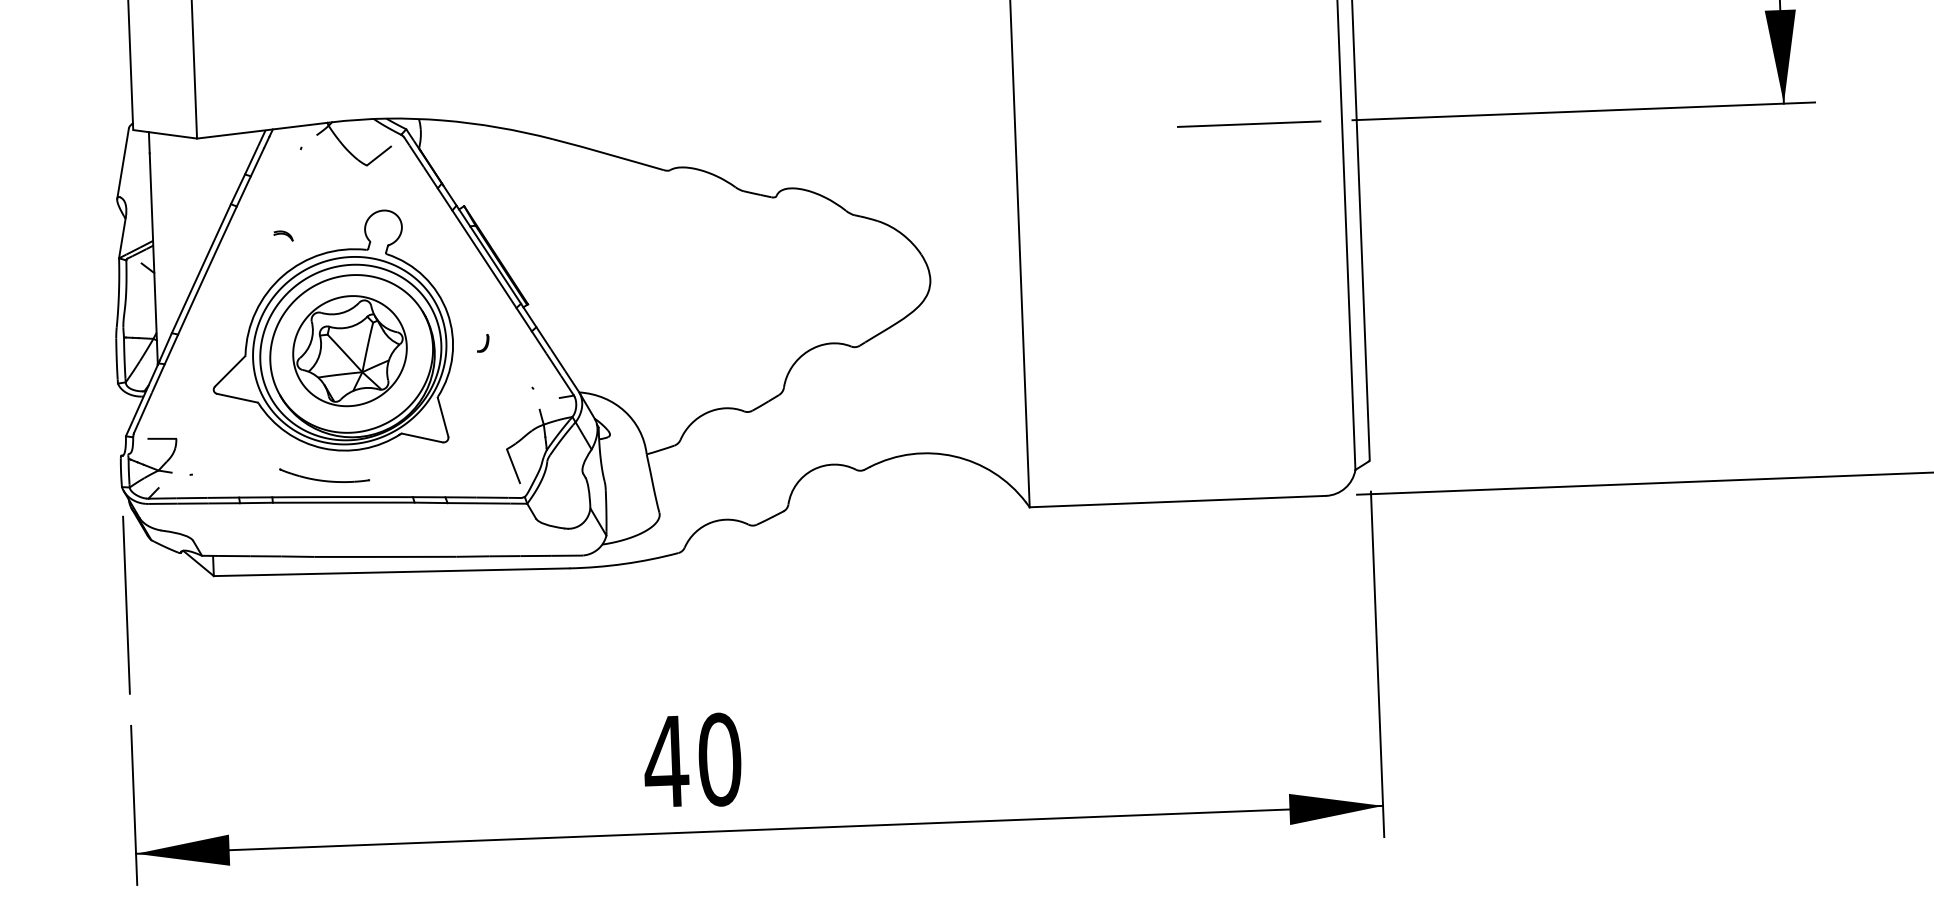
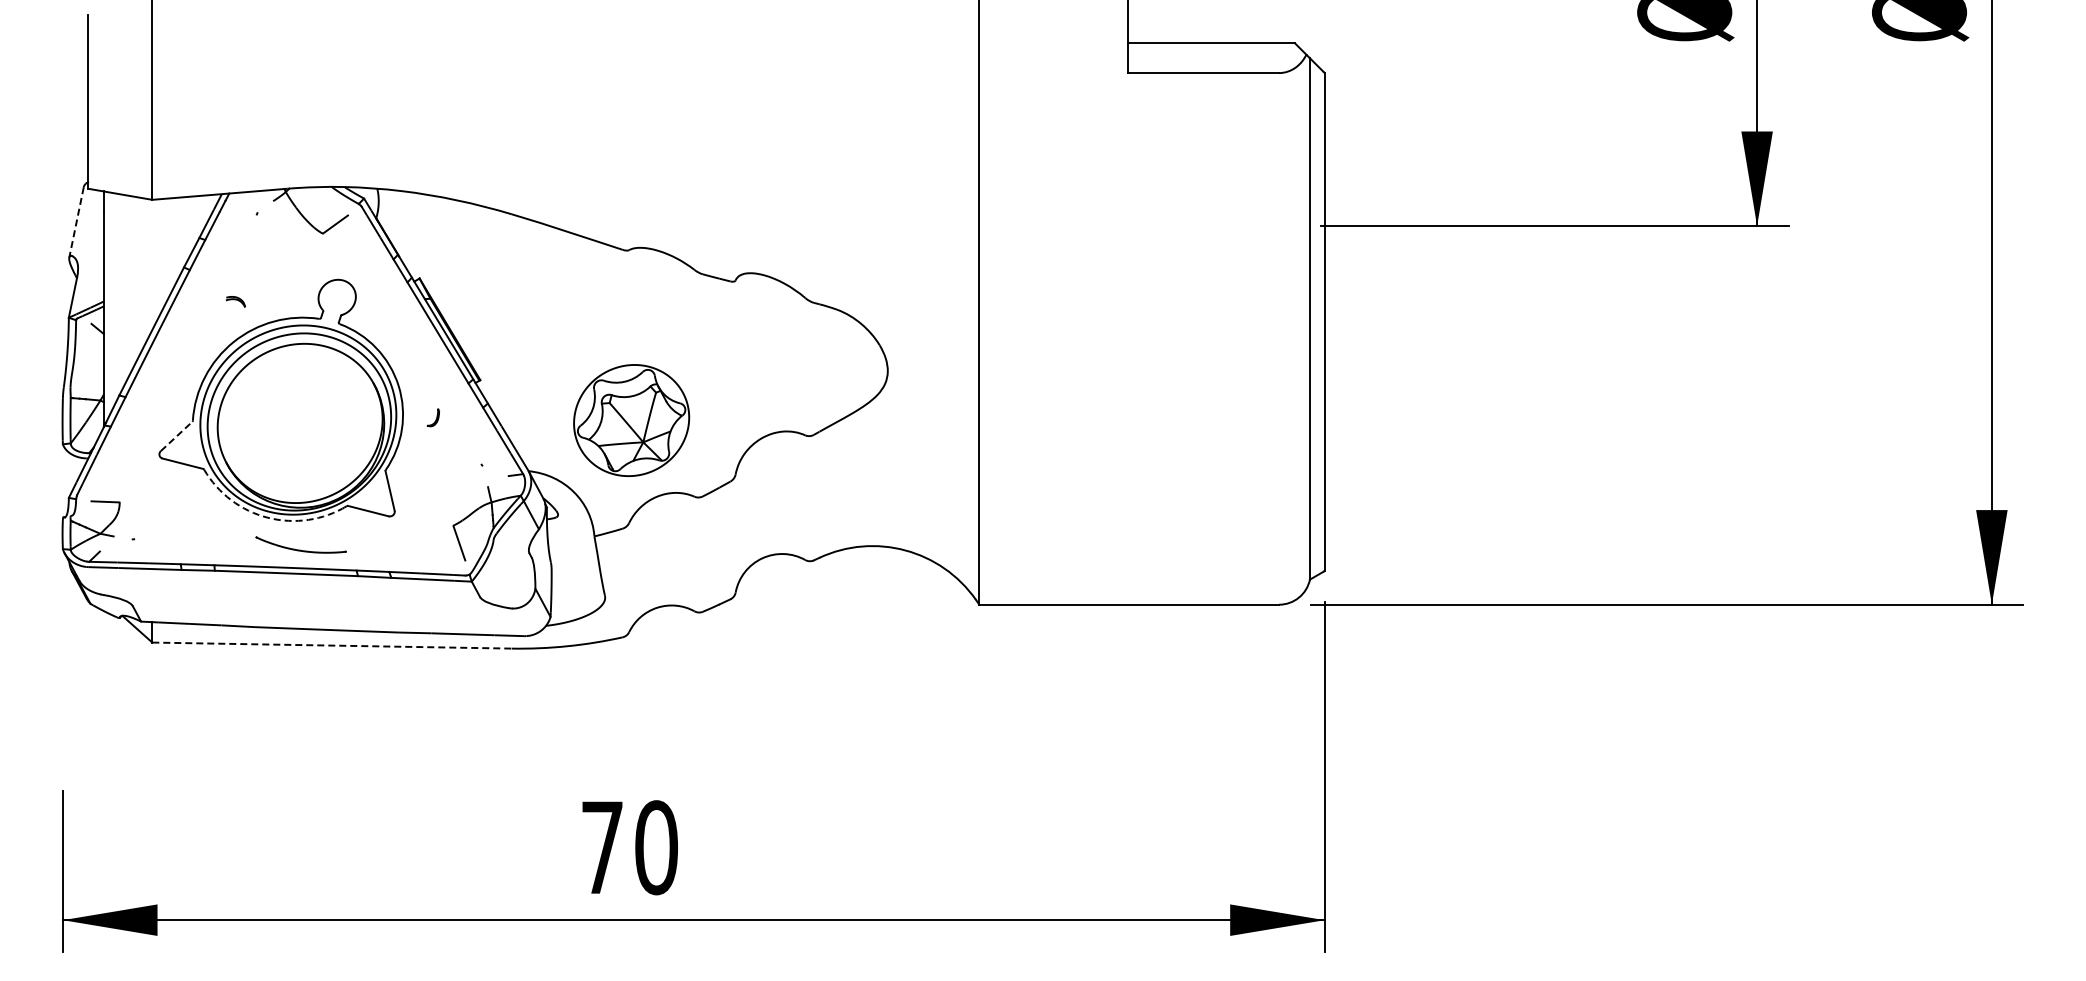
line: (1249, 124) -> (1216, 226), removed
line: (123, 163) -> (76, 222), solid -> dashed
part: (349, 351) -> (631, 420), moved
line: (230, 371) -> (177, 436), solid -> dashed
arc: (322, 448) -> (267, 517), solid -> dashed
part: (323, 474) -> (300, 544), moved
line: (392, 572) -> (332, 645), solid -> dashed
line: (126, 605) -> (62, 668), removed
text: (665, 761) -> (601, 847), 40 -> 70

